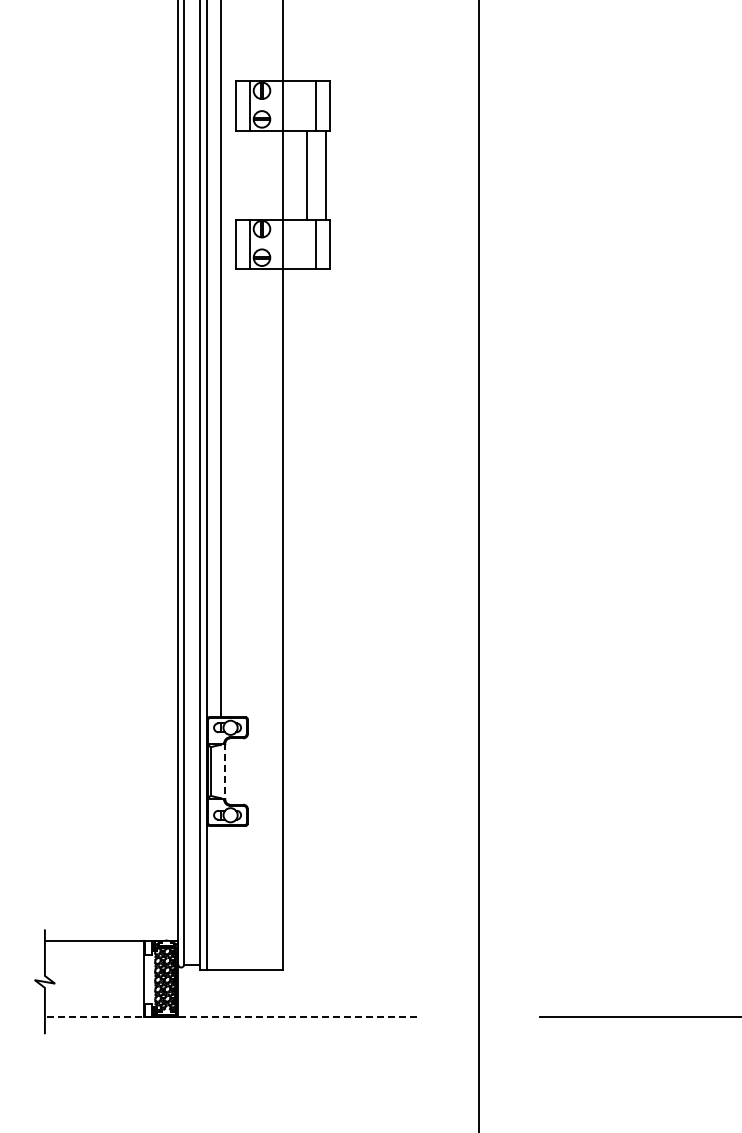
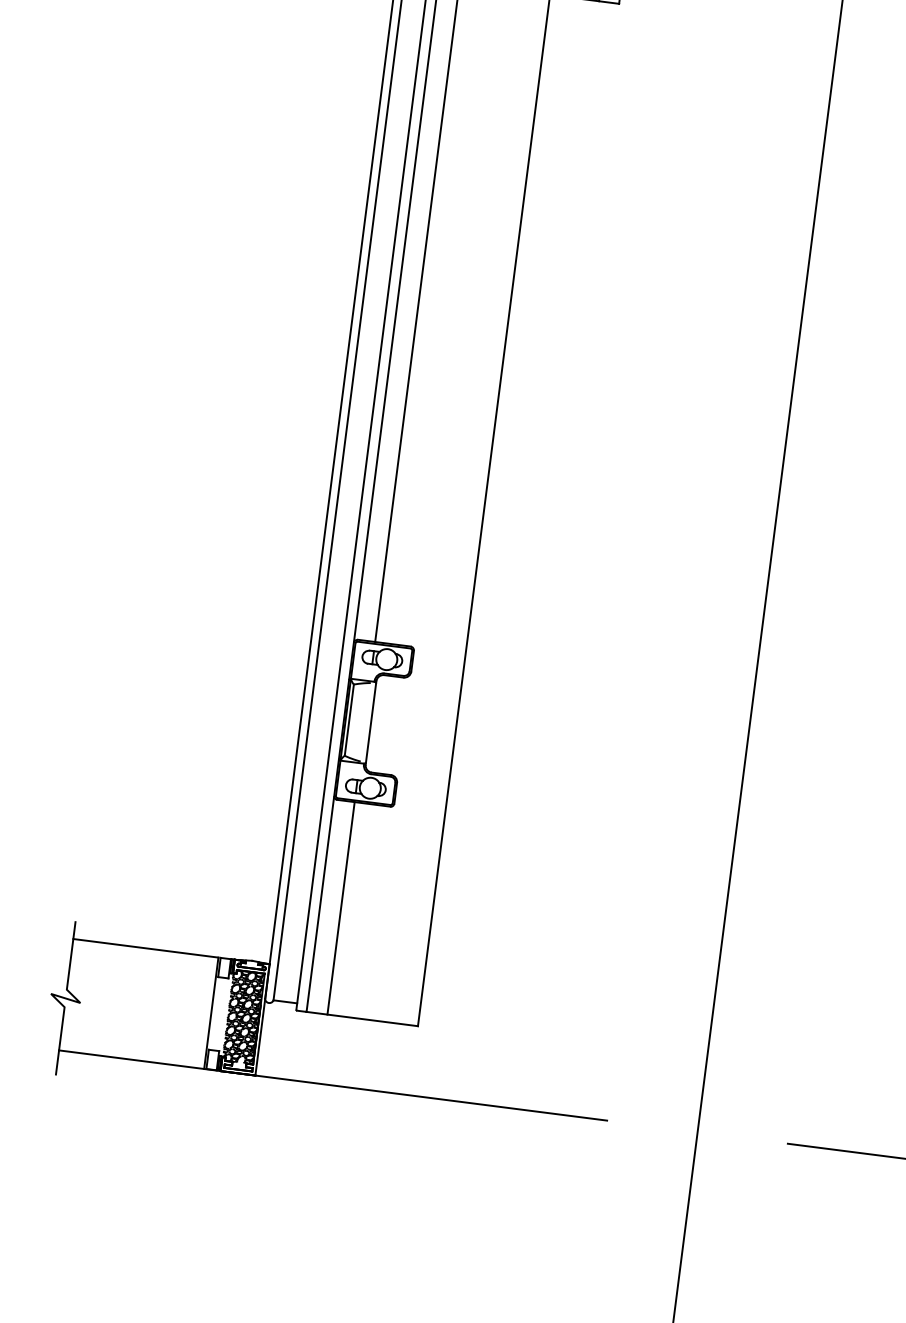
line: (225, 772) -> (370, 724), dashed -> solid
line: (221, 897) -> (341, 907), added
line: (230, 1017) -> (332, 1085), dashed -> solid

